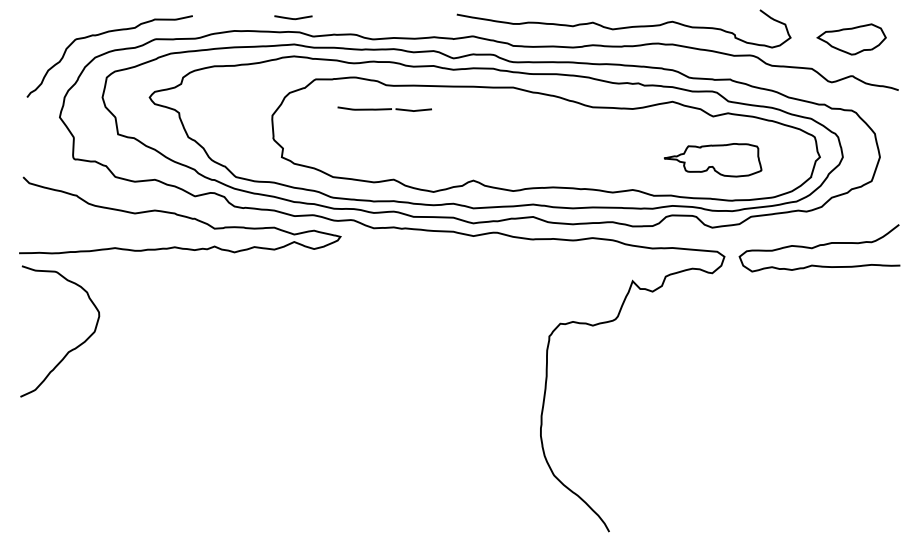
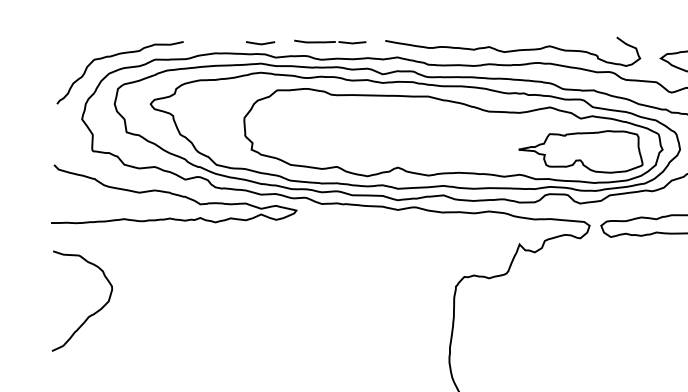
part: (384, 108) -> (330, 41), moved
part: (712, 160) -> (580, 152), size x1.67
curve: (72, 348) -> (91, 314), moved

